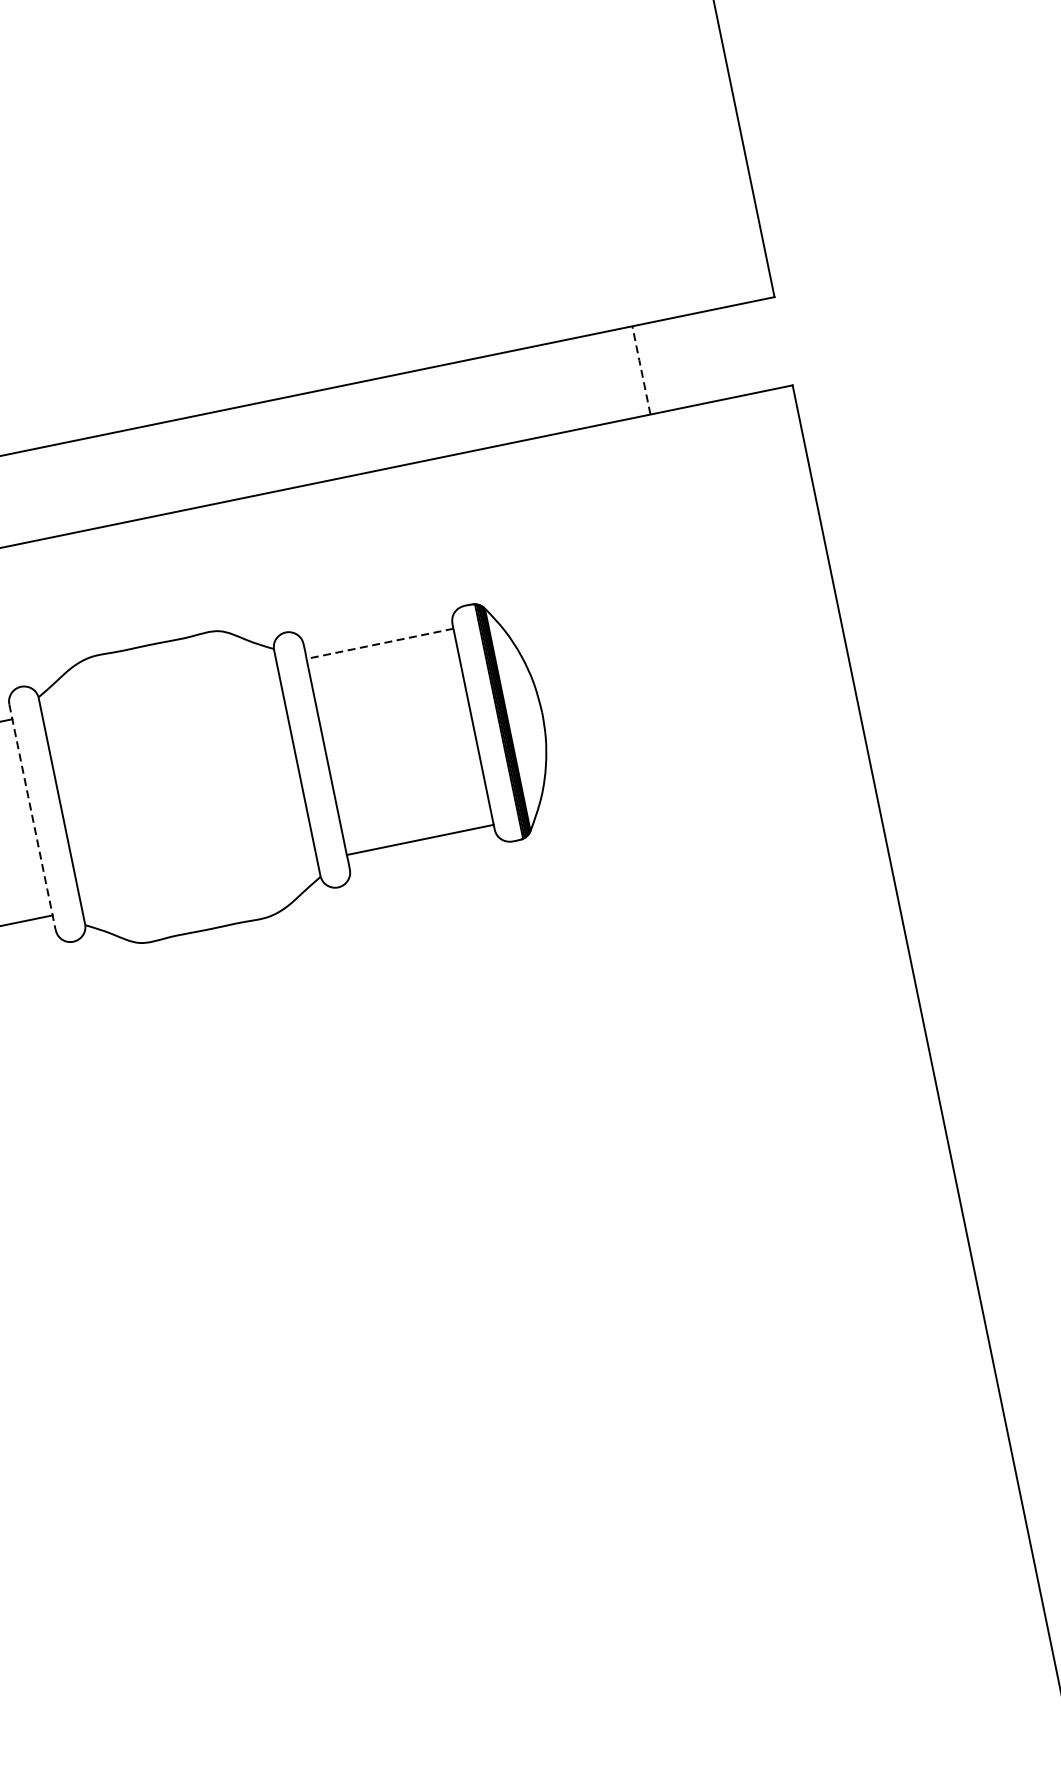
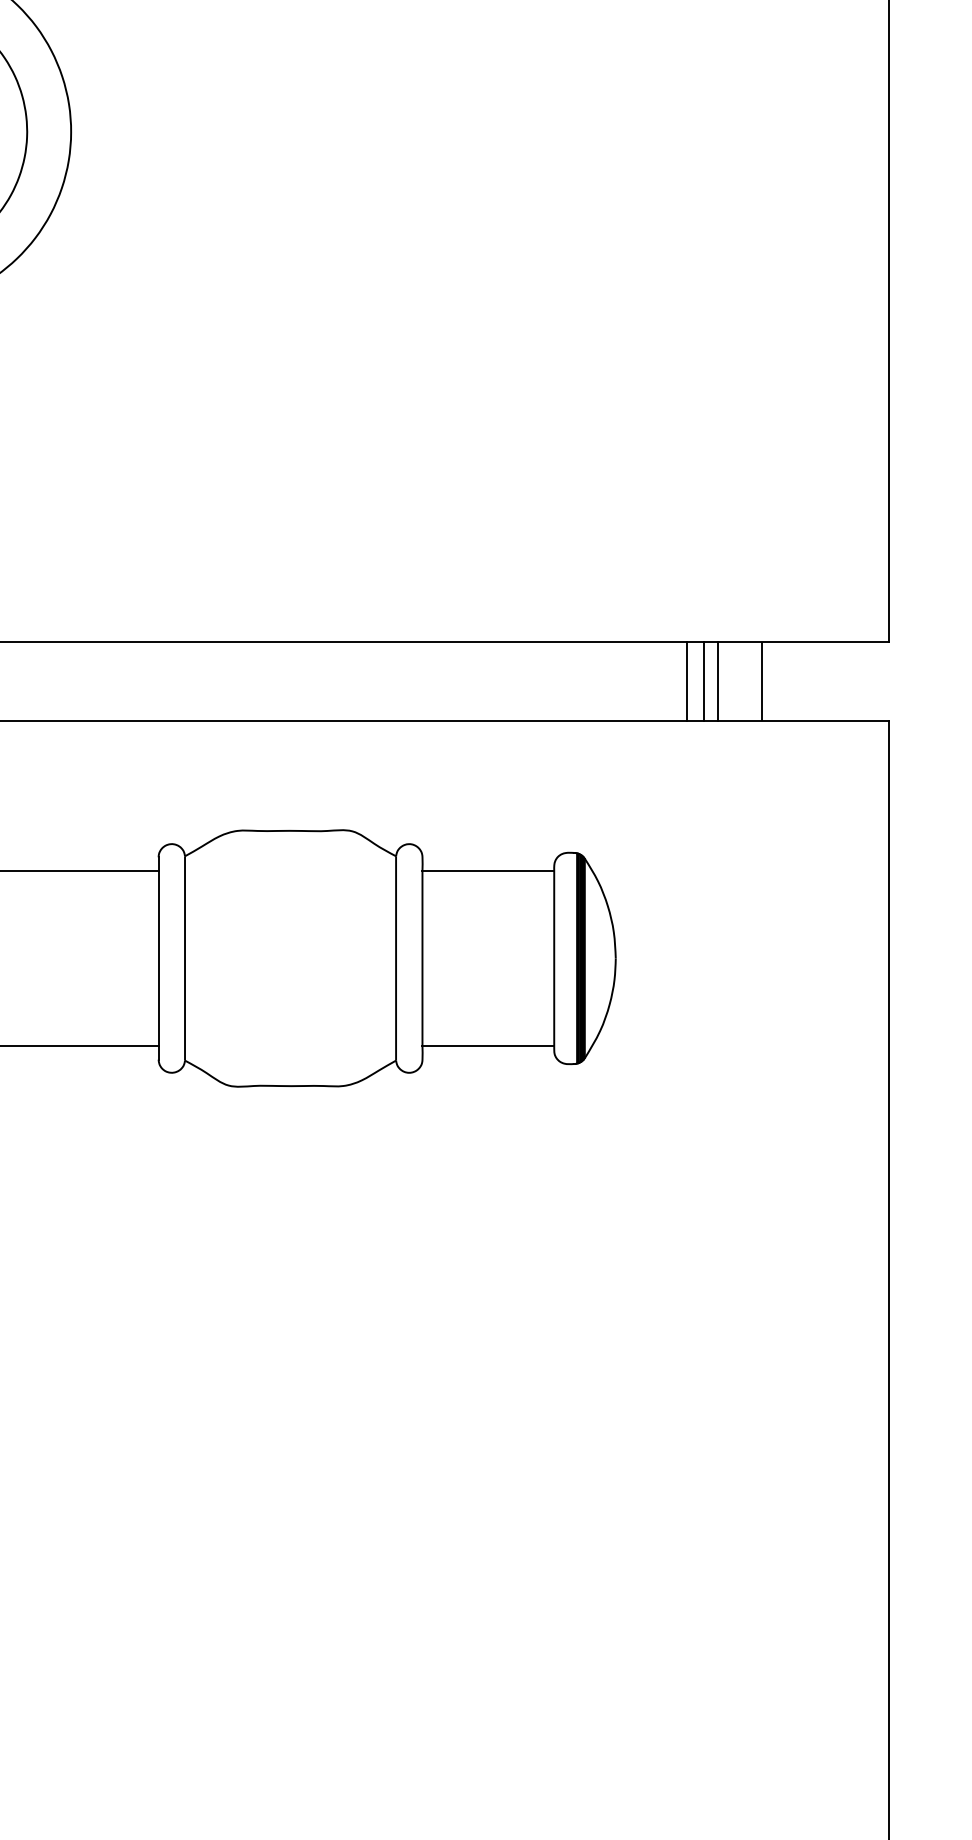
line: (641, 369) -> (761, 680), dashed -> solid
line: (592, 380) -> (717, 681), added
line: (577, 383) -> (704, 681), added
line: (557, 387) -> (686, 681), added
line: (380, 643) -> (488, 870), dashed -> solid
line: (32, 818) -> (158, 959), dashed -> solid

